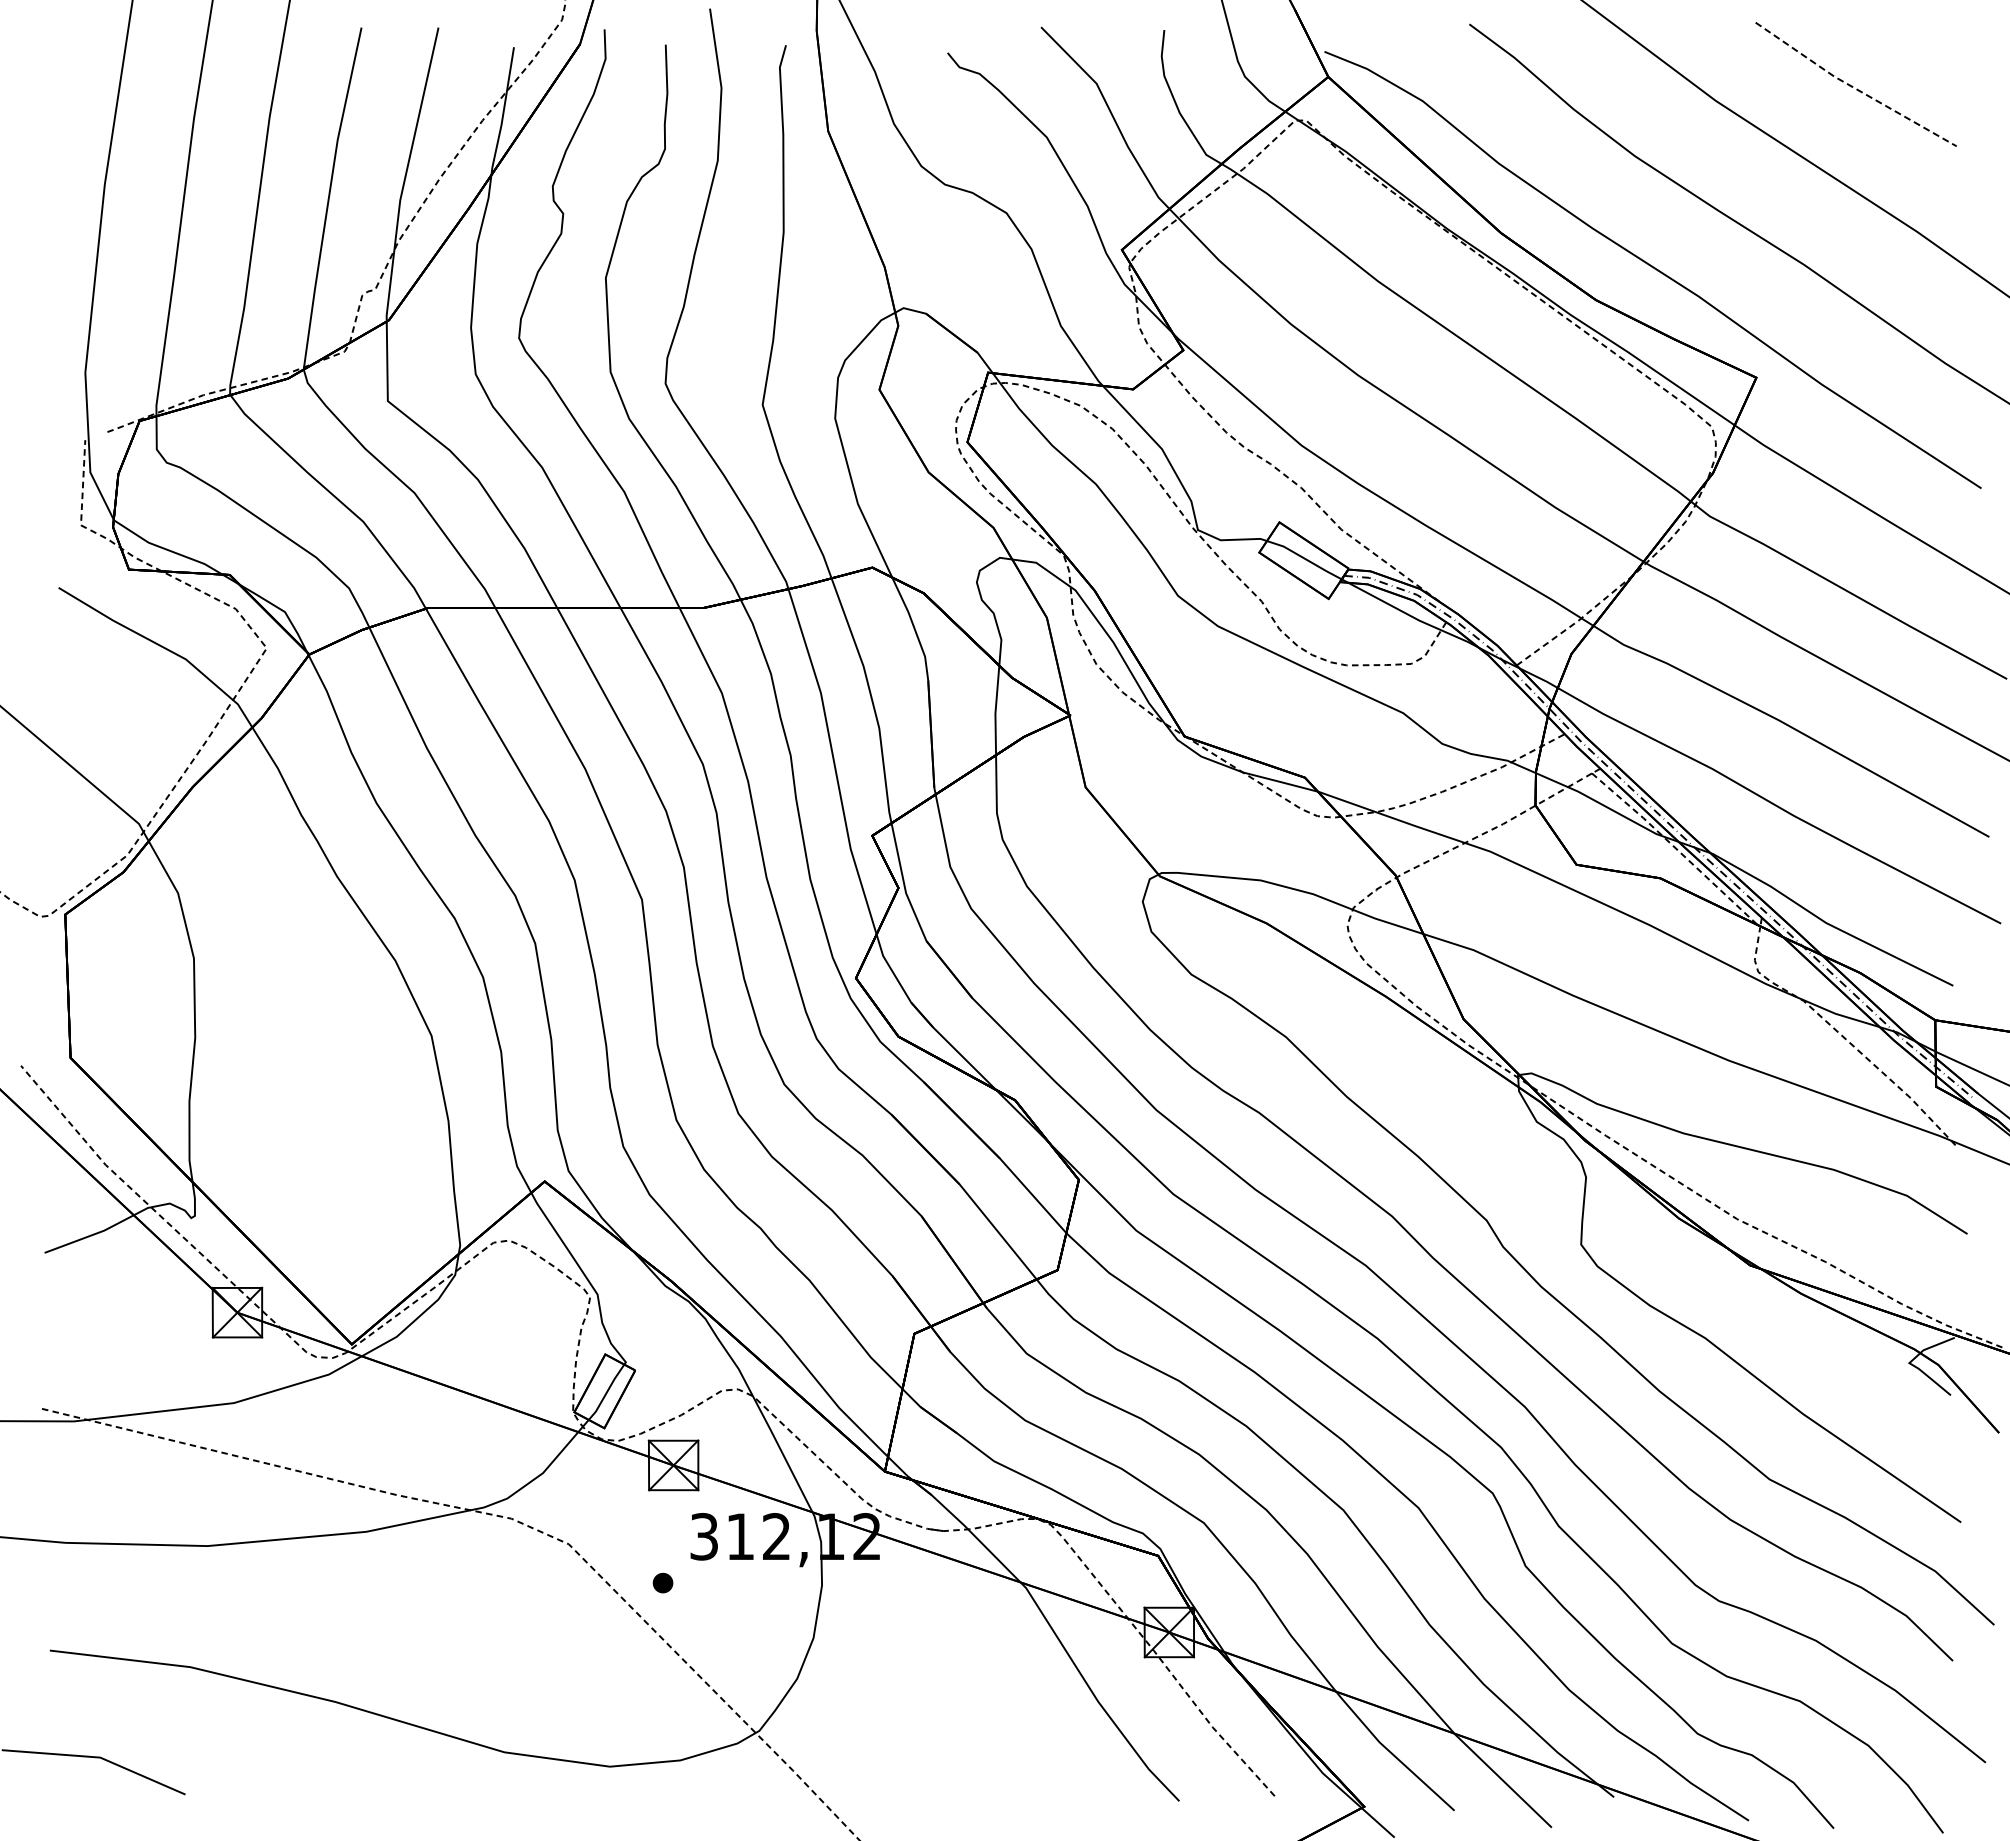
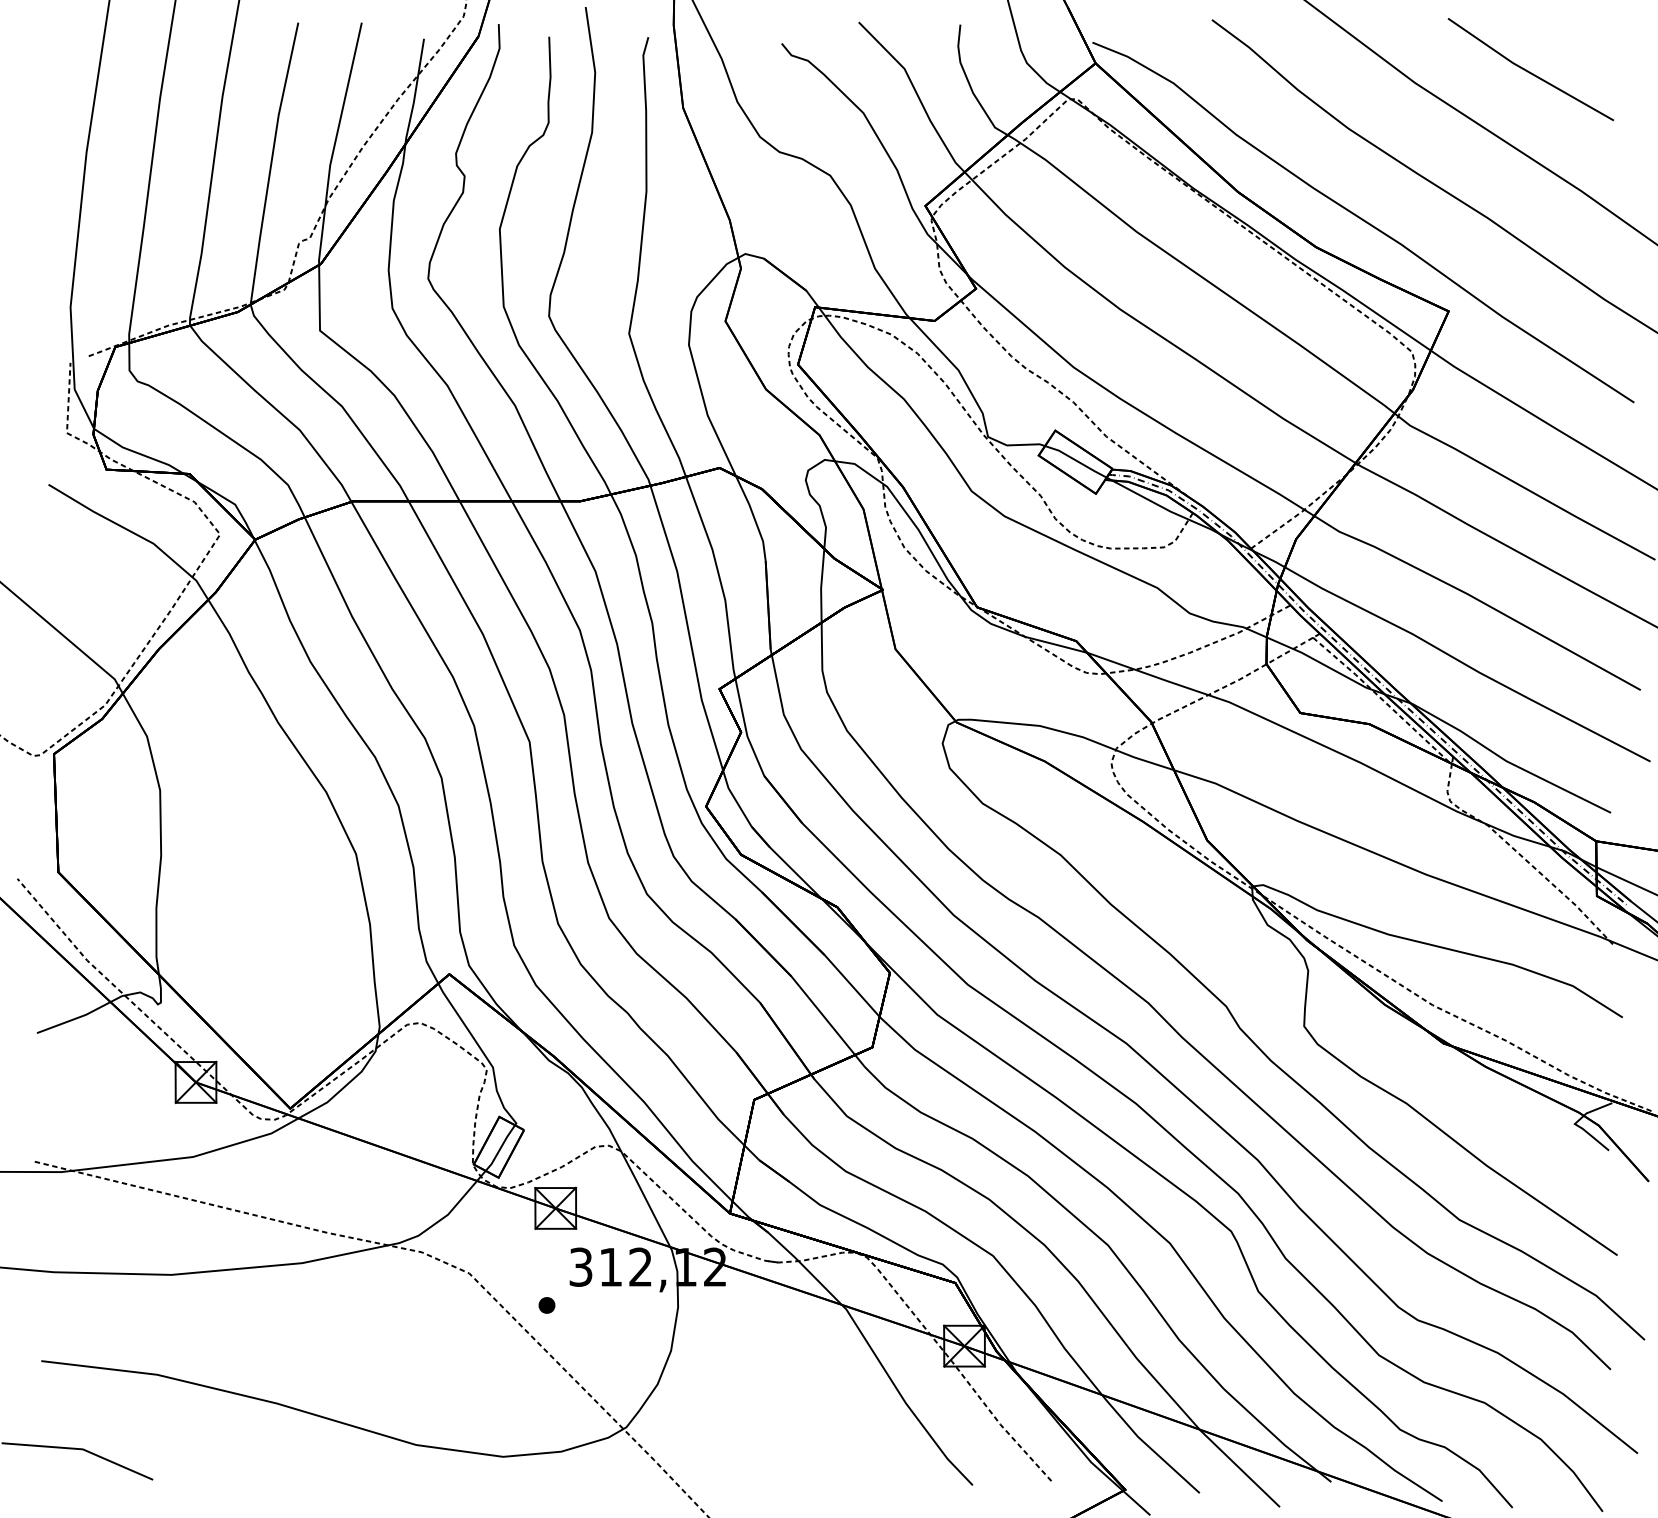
line: (1853, 87) -> (1528, 72), dashed -> solid

